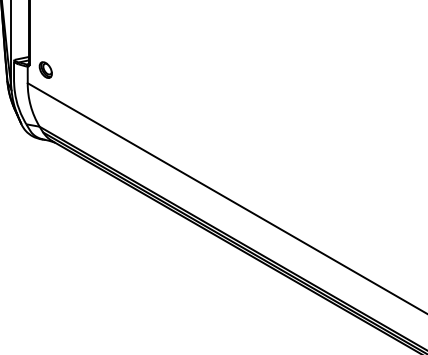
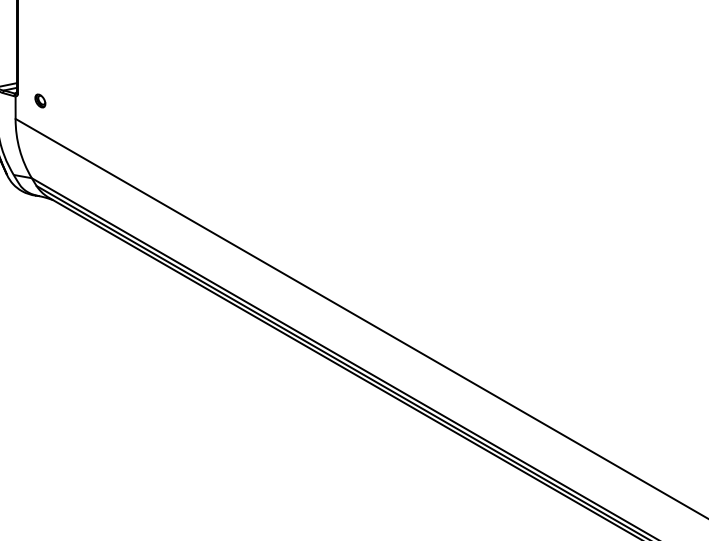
part: (45, 69) -> (40, 100), size x0.6

